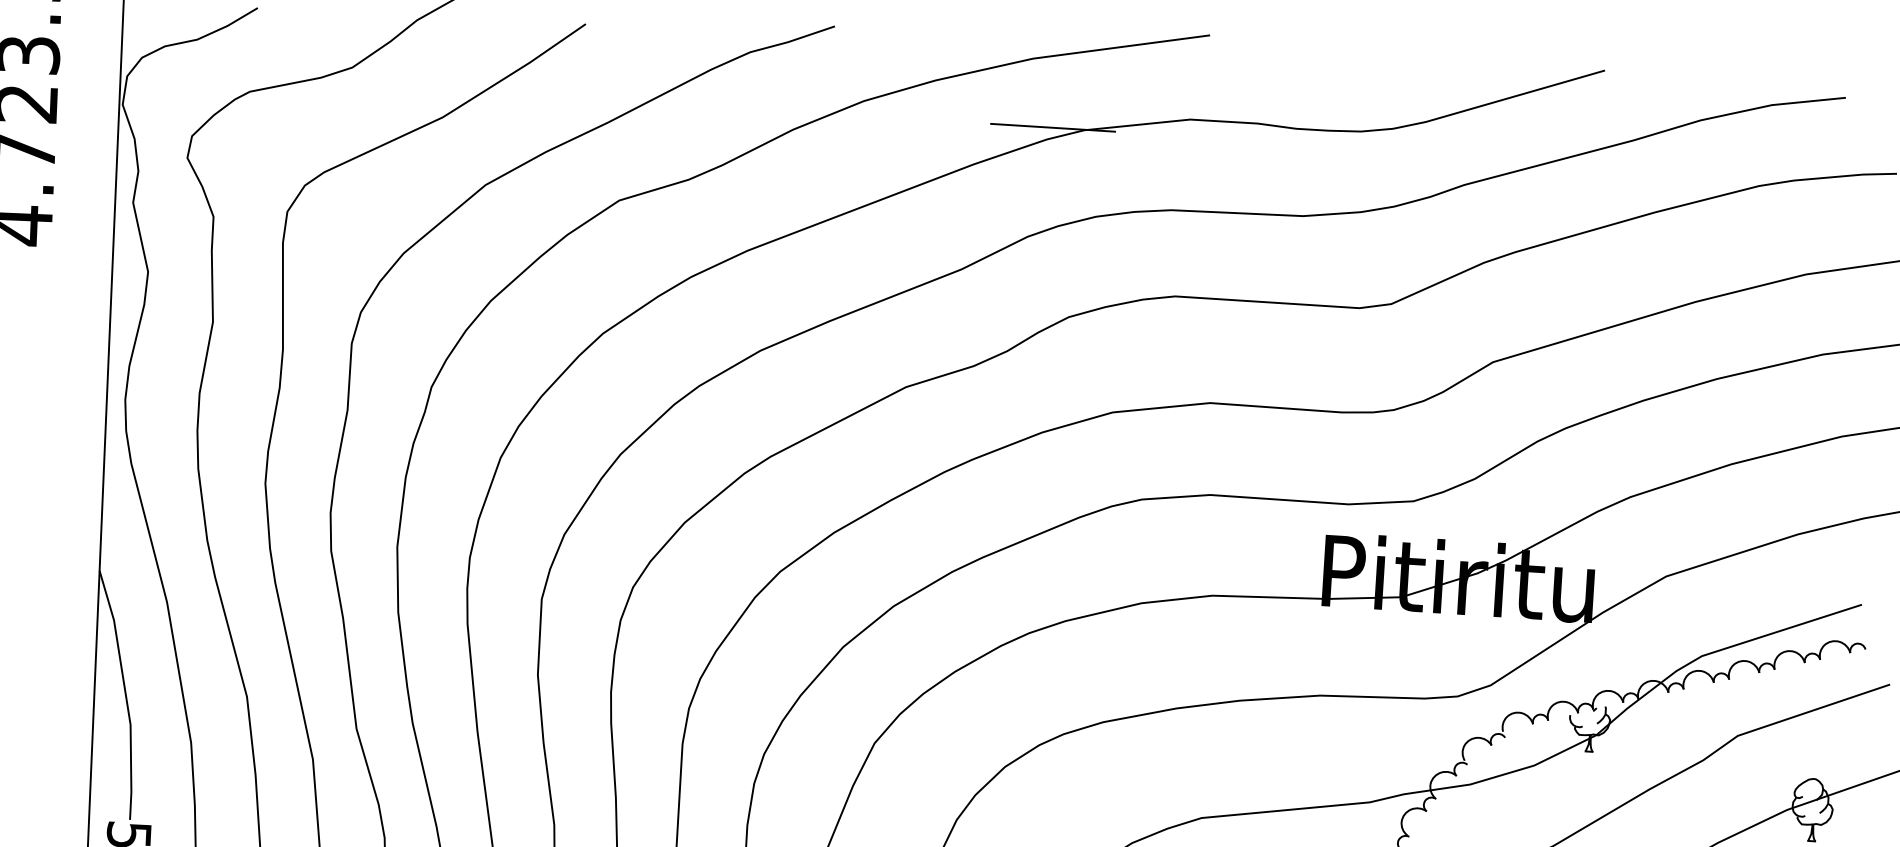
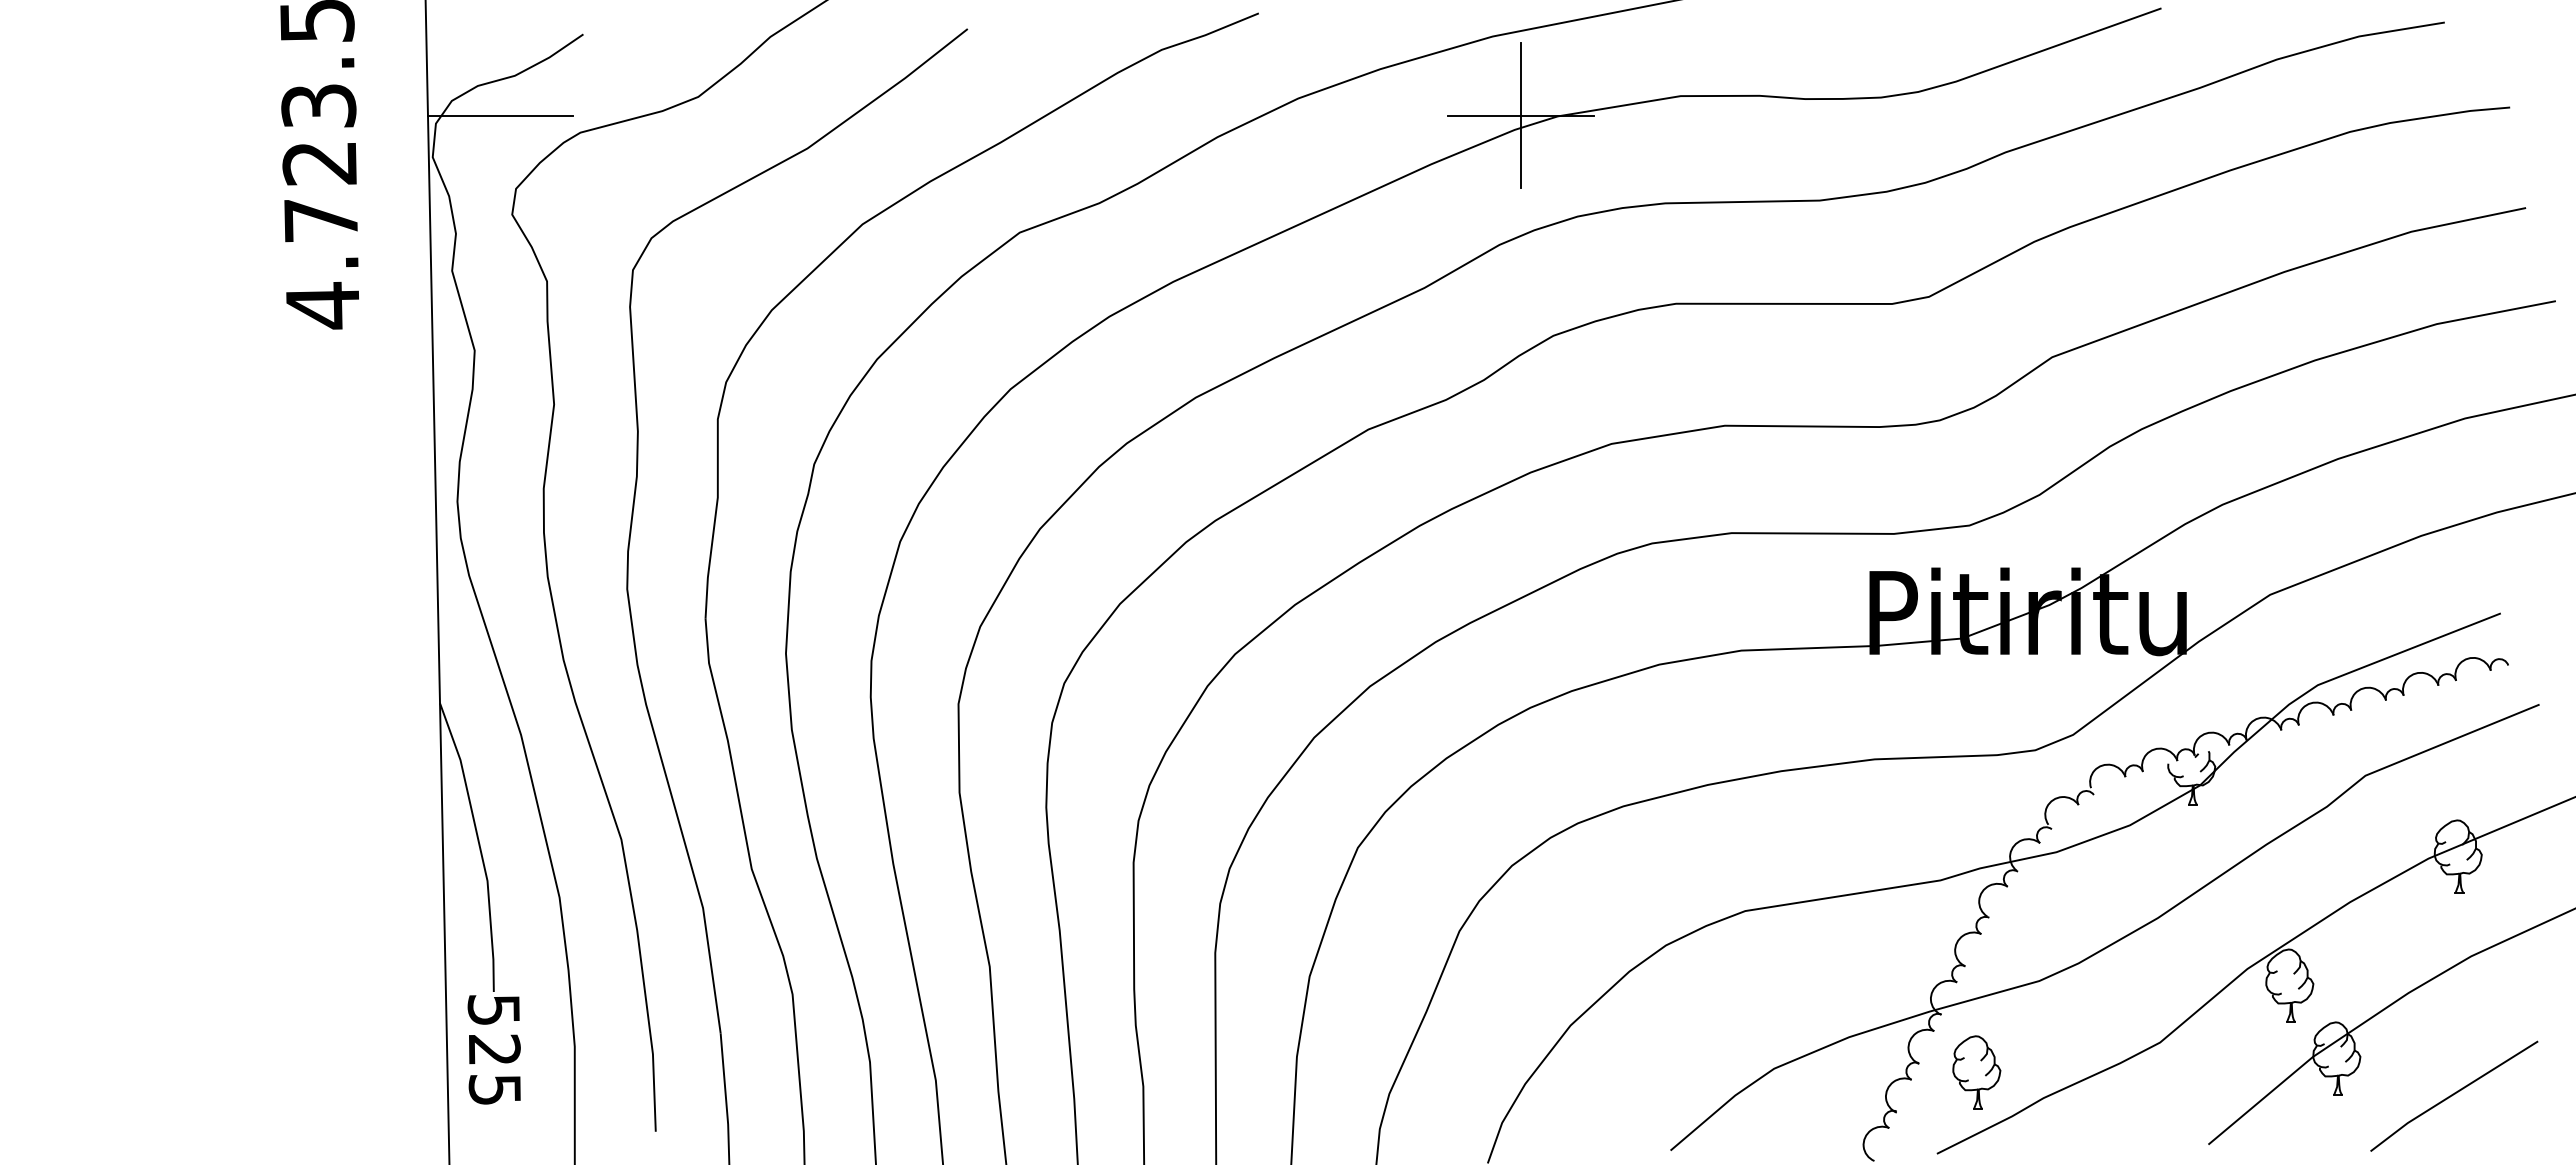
line: (182, 72) -> (500, 115), added
line: (1053, 127) -> (1521, 115), added

